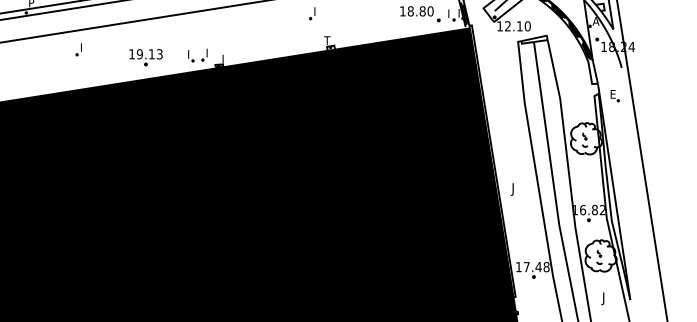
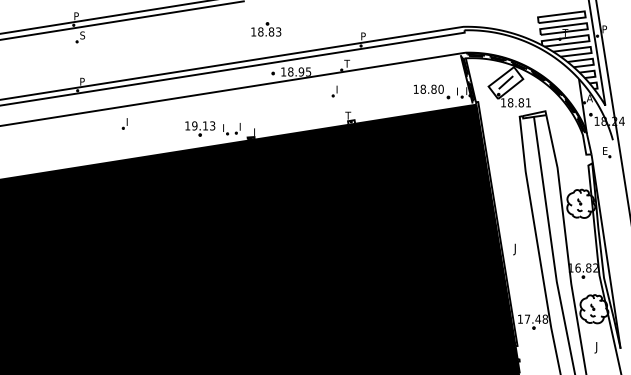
text: (517, 25) -> (519, 102), 12.10 -> 18.81
part: (146, 57) -> (200, 128), moved
part: (615, 96) -> (607, 152), moved

